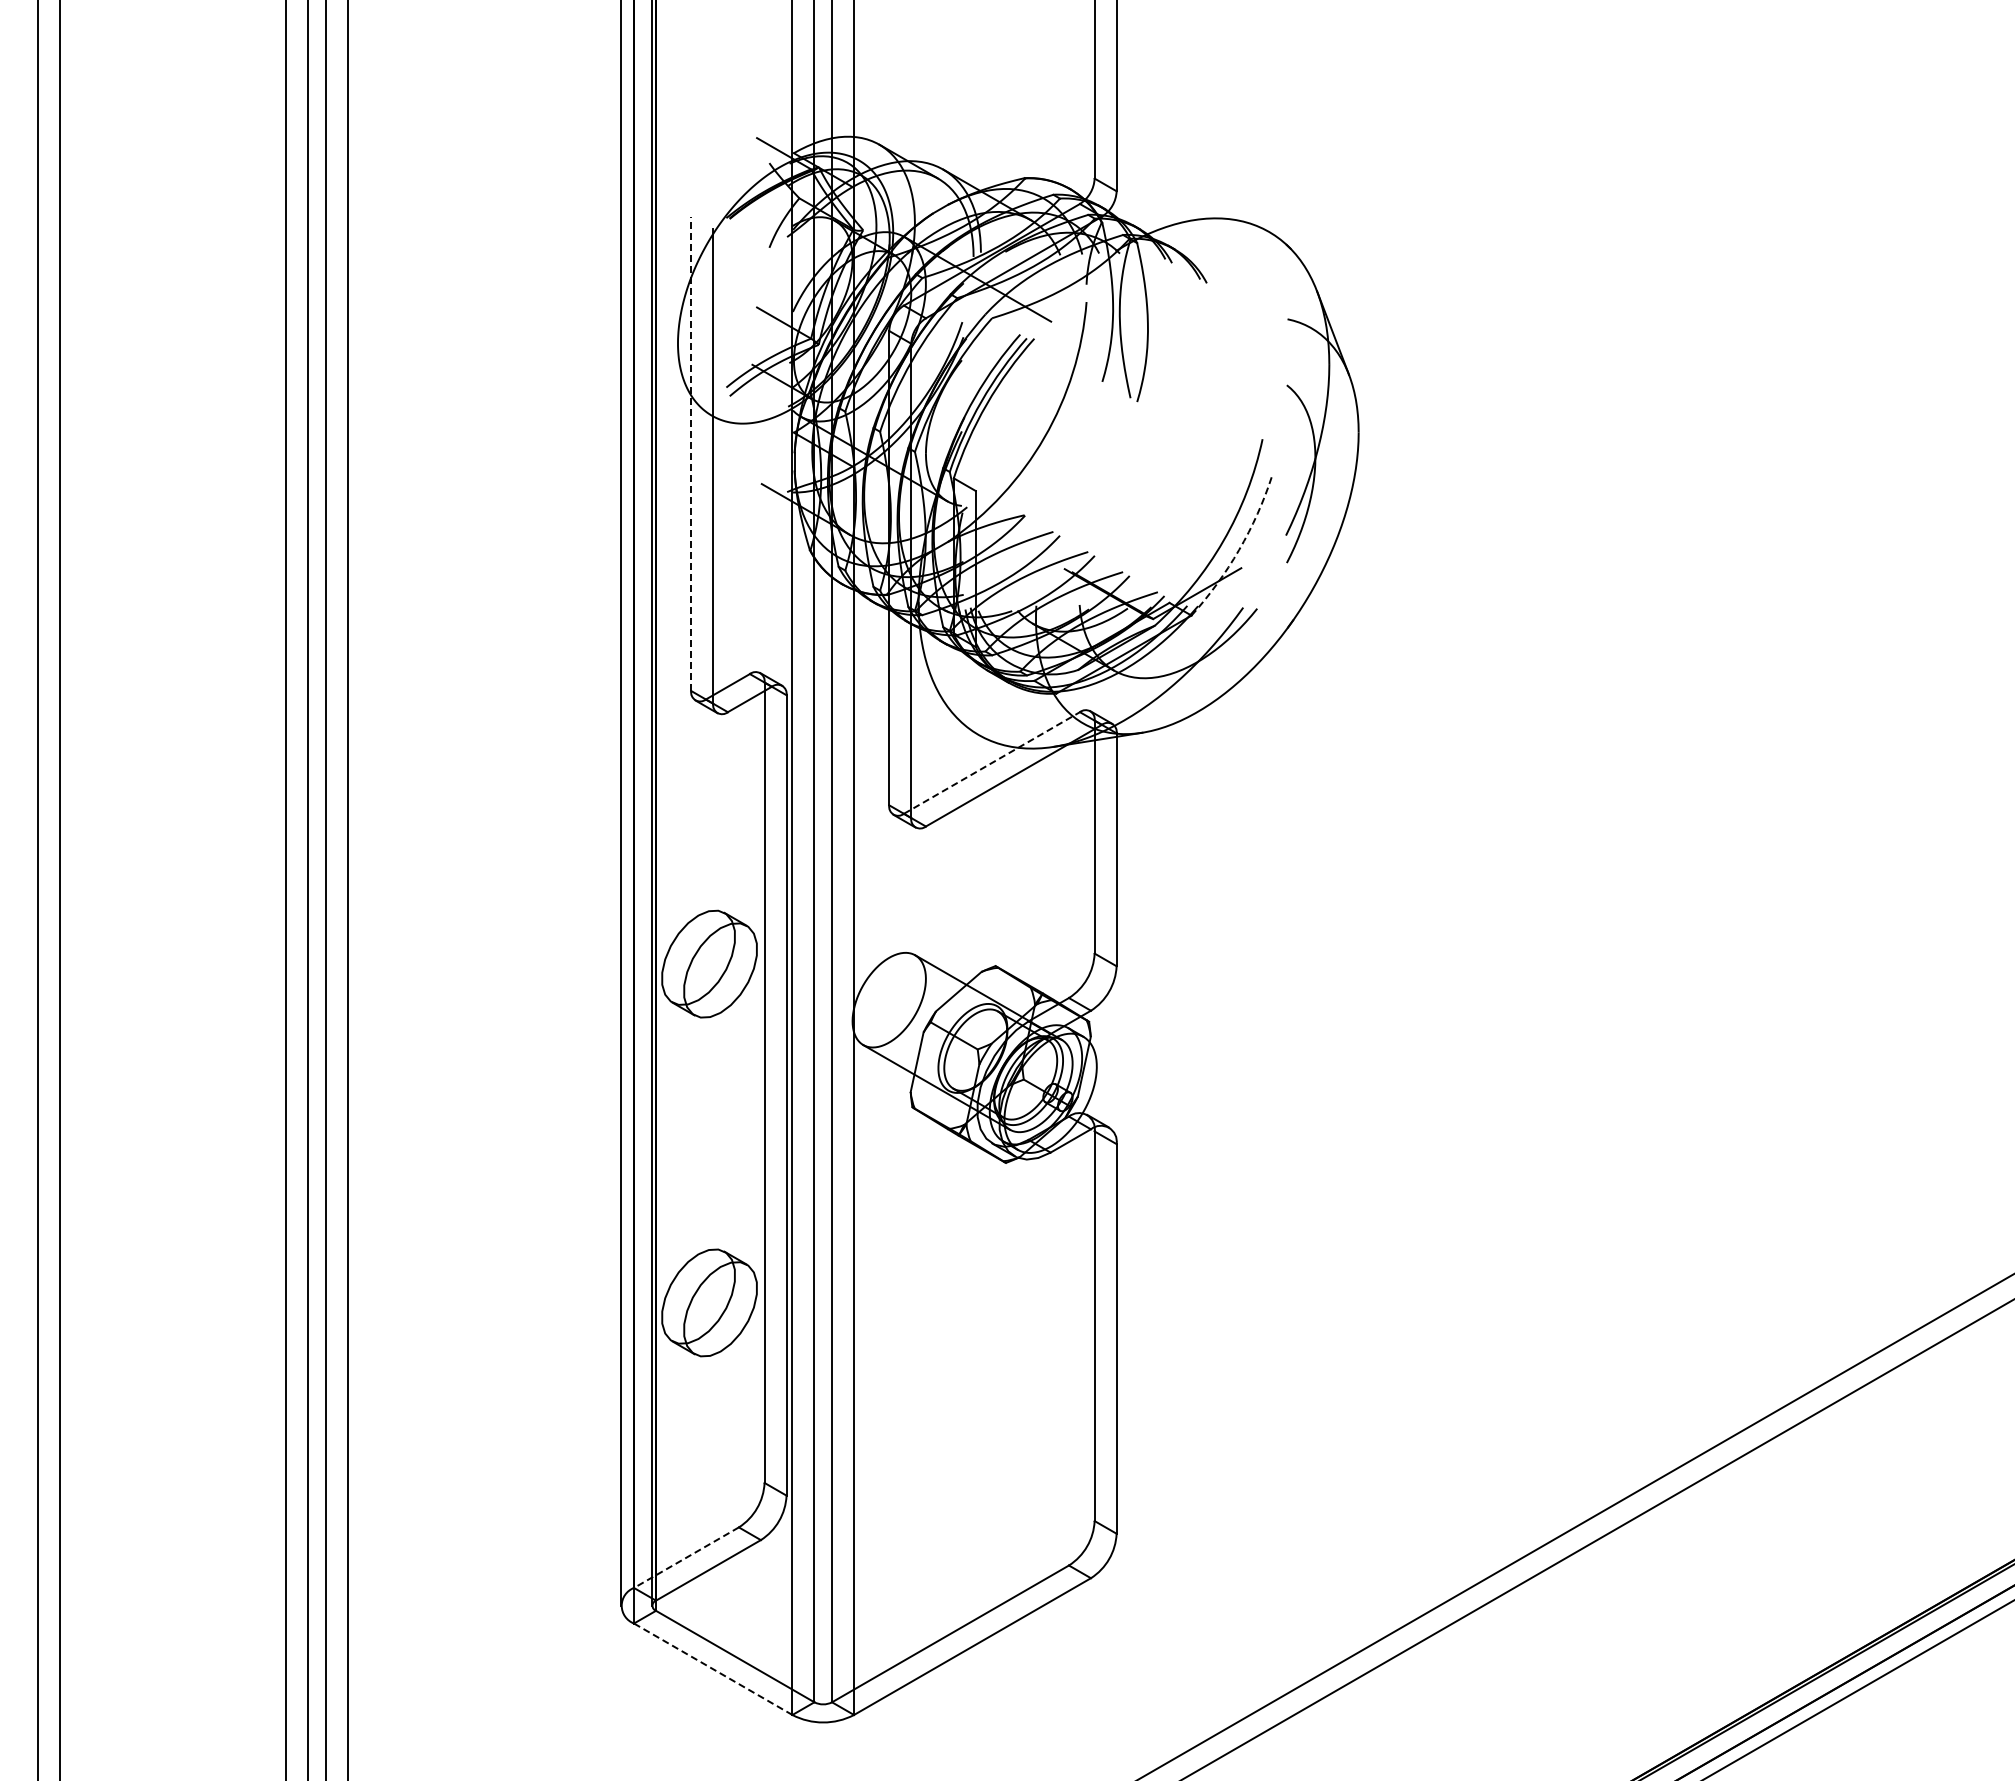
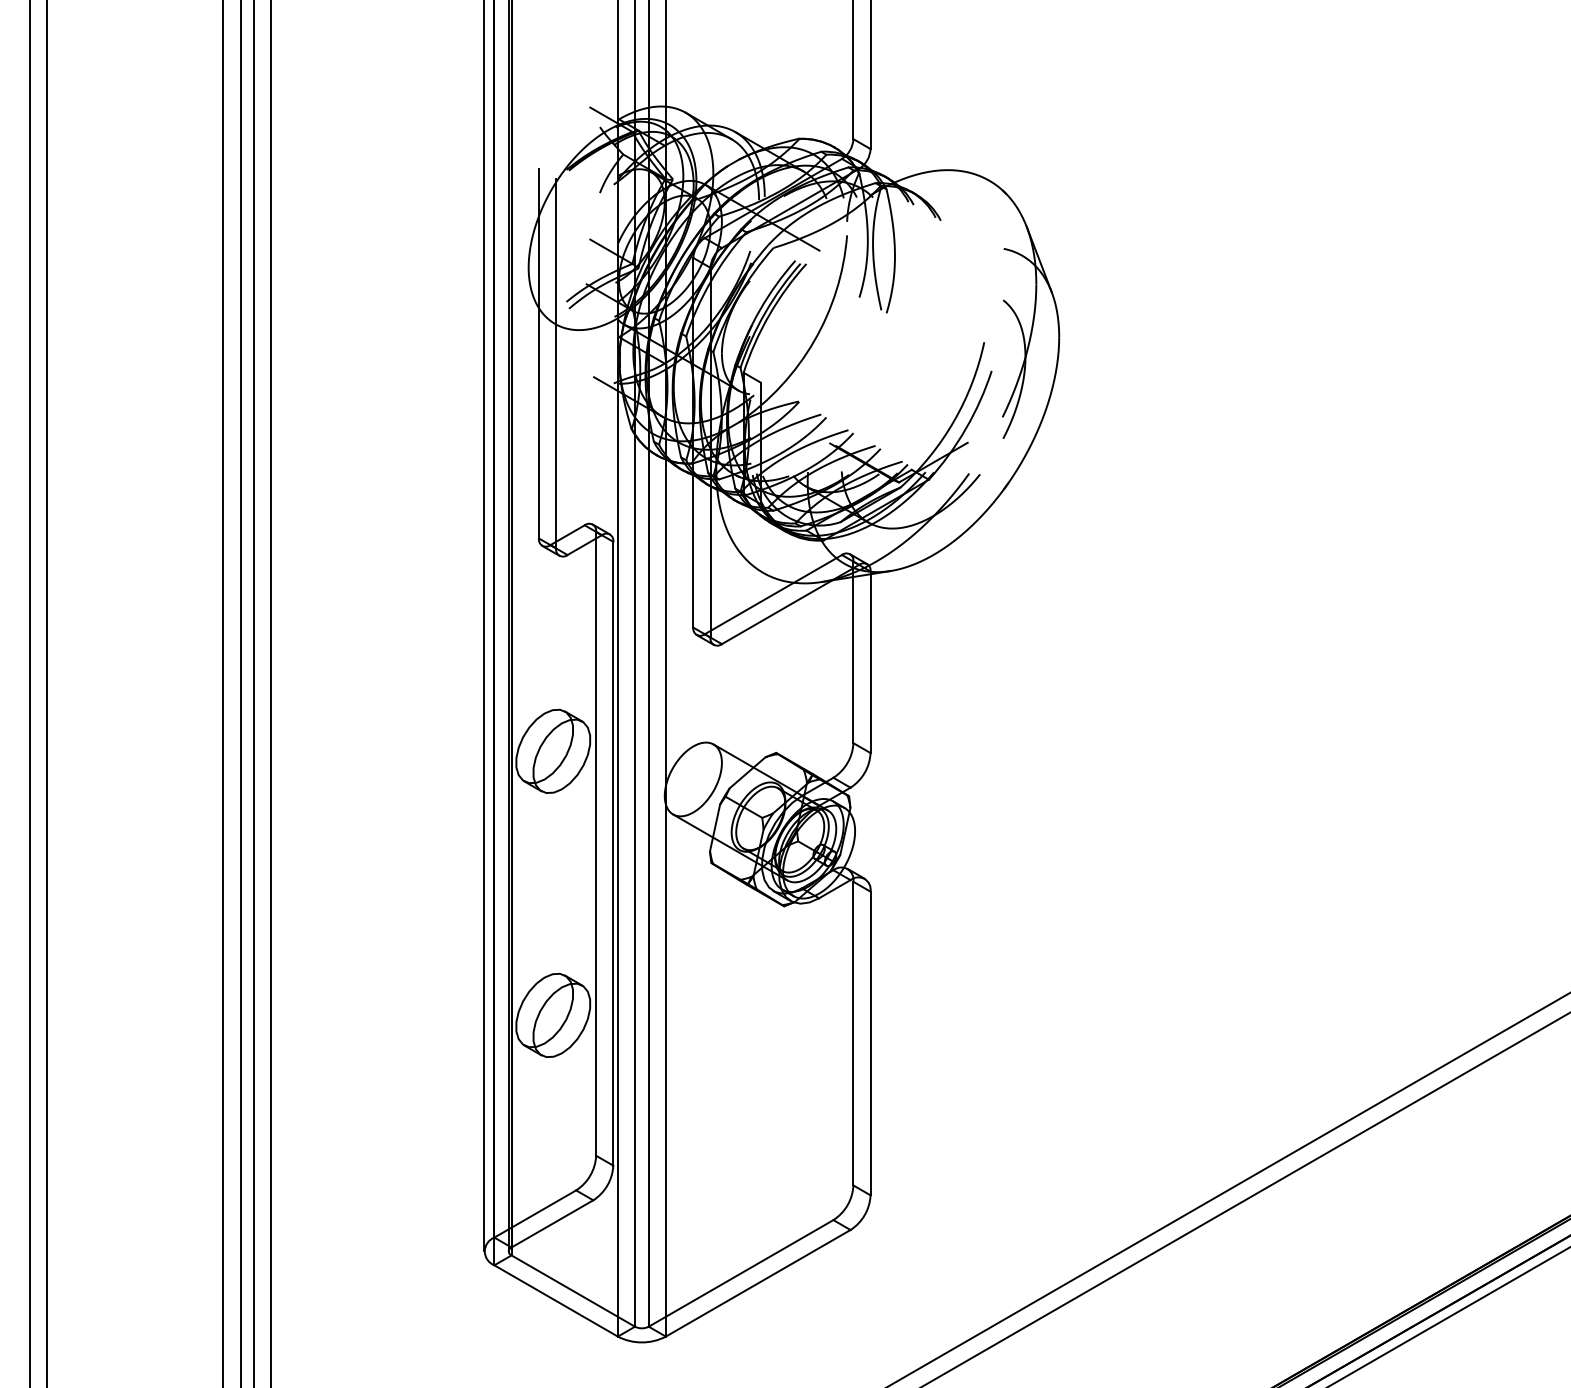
line: (691, 453) -> (539, 353), dashed -> solid
arc: (1239, 550) -> (966, 429), dashed -> solid
line: (991, 763) -> (773, 595), dashed -> solid
line: (686, 1557) -> (535, 1213), dashed -> solid
line: (713, 1669) -> (556, 1301), dashed -> solid

